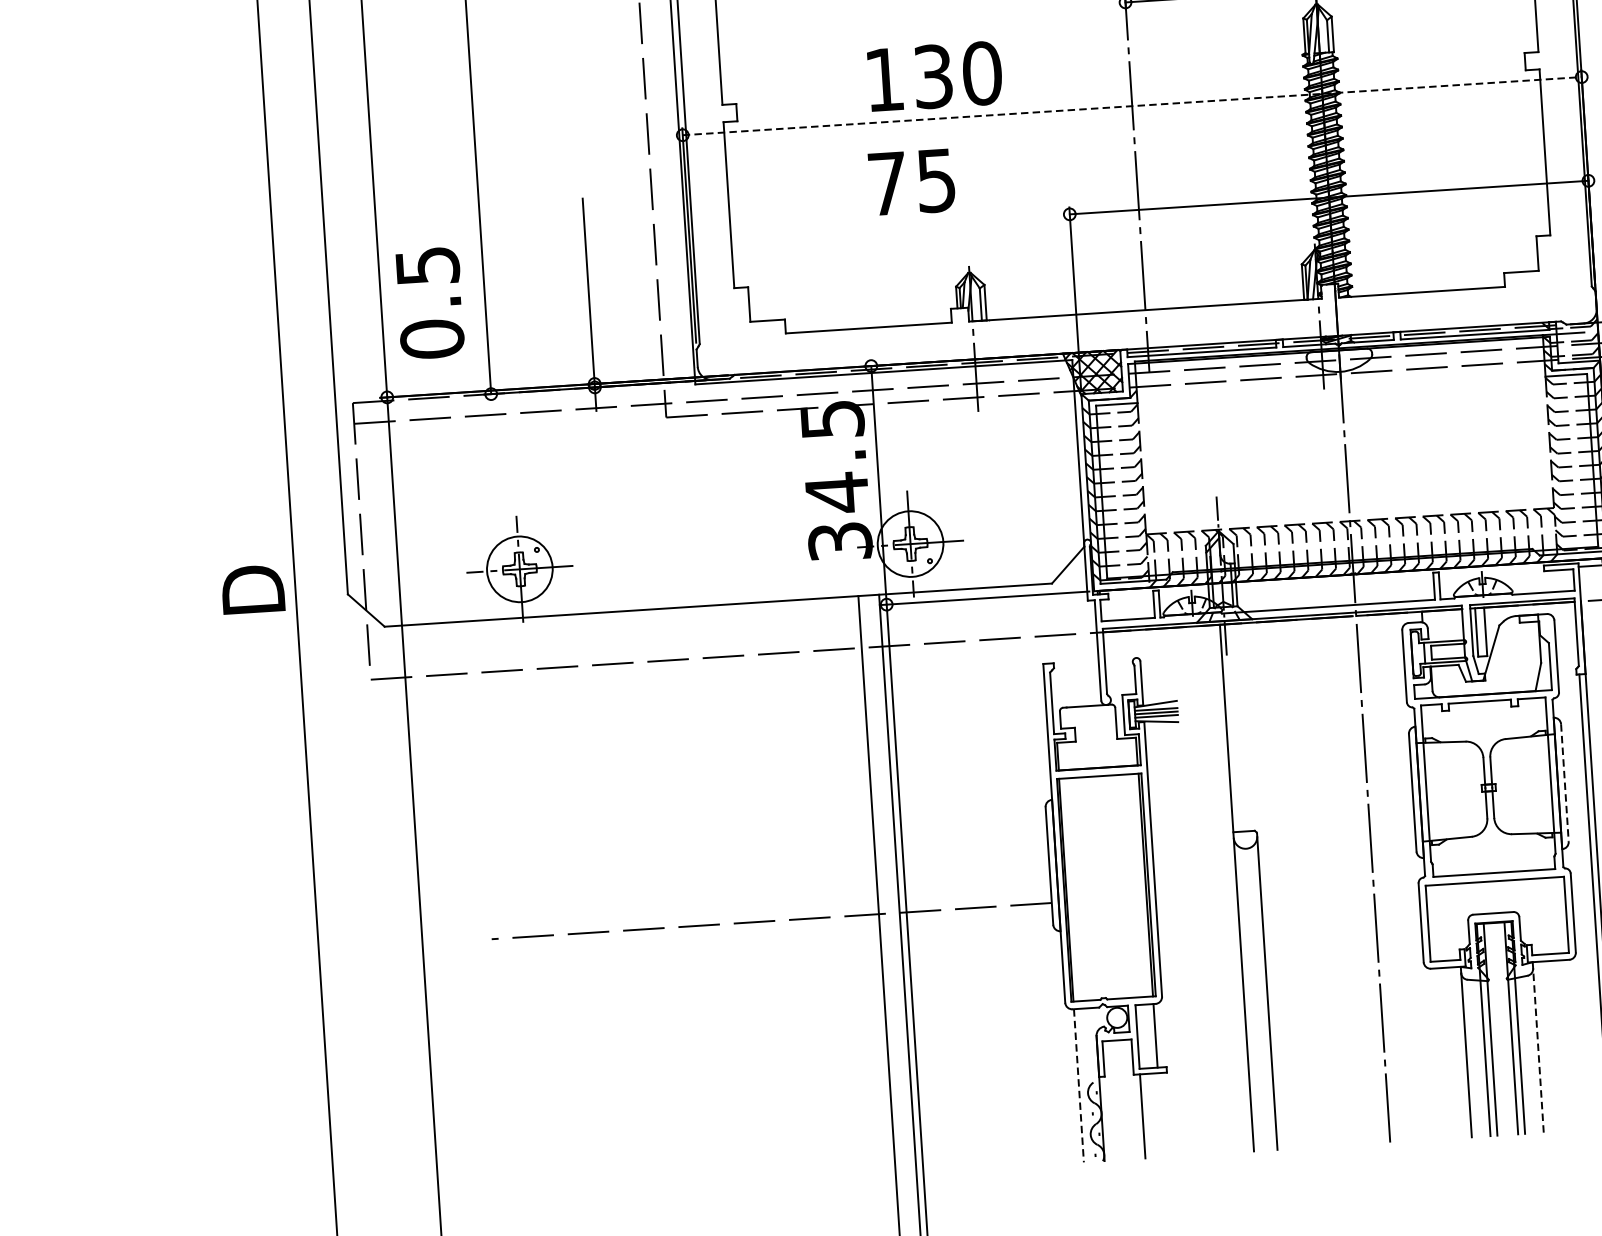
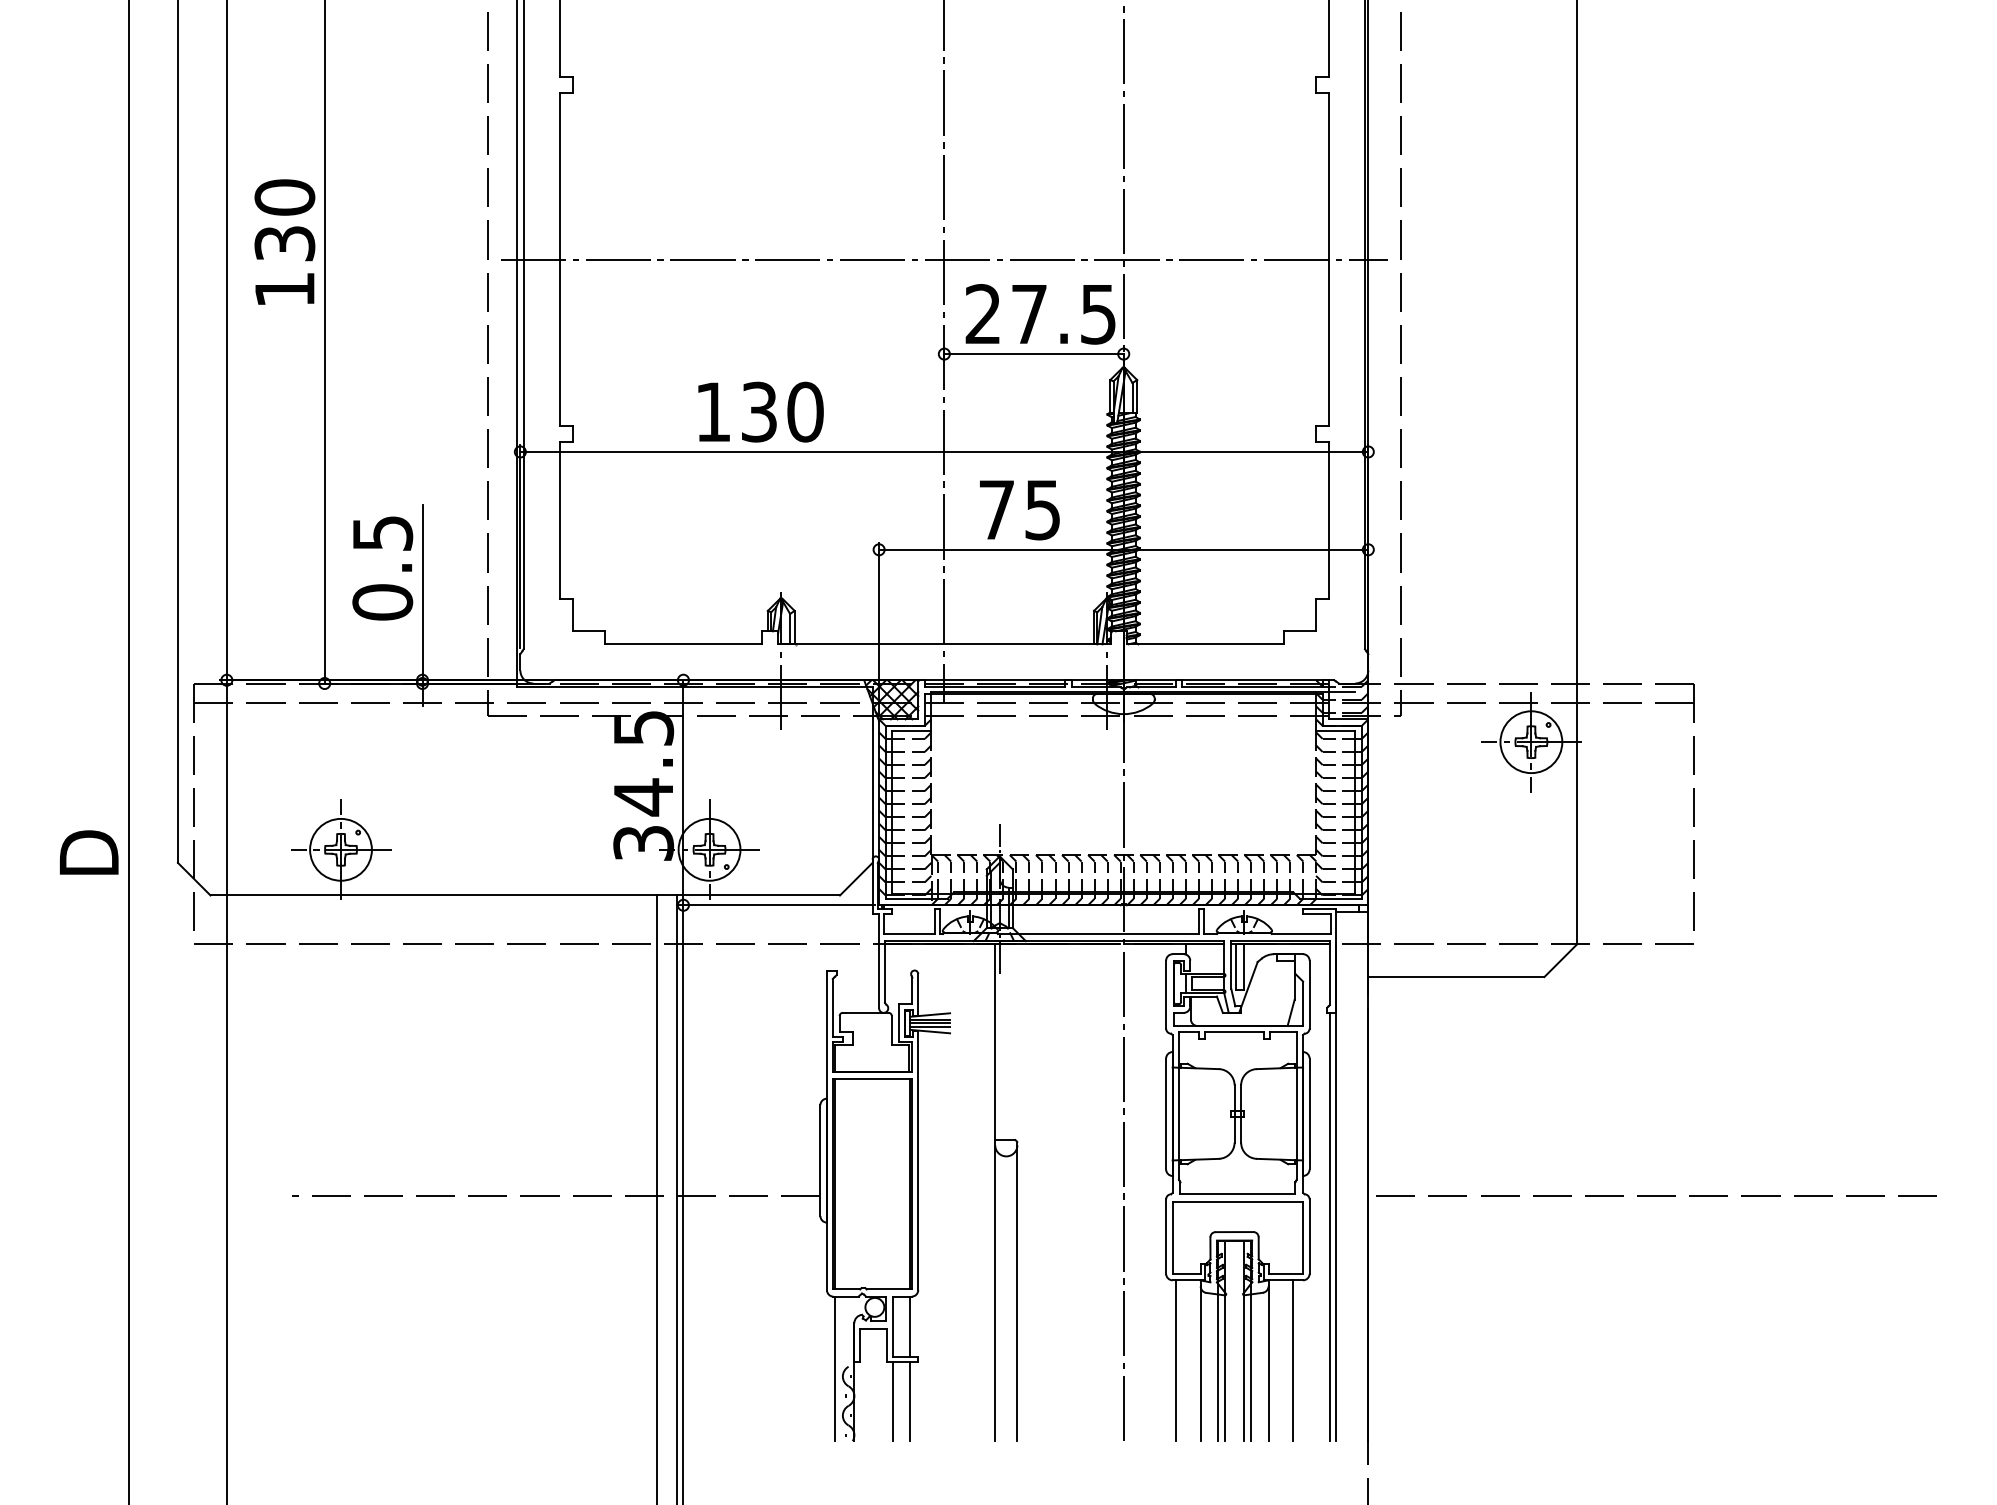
line: (1132, 105) -> (944, 451), dashed -> solid
text: (911, 182) -> (1019, 510), moved
text: (429, 303) -> (382, 568), moved
line: (1564, 783) -> (1309, 1114), dashed -> solid
line: (1564, 1045) -> (1293, 1360), added
line: (1538, 1050) -> (1268, 1363), dashed -> solid
line: (1439, 1053) -> (1175, 1360), added
line: (1078, 1086) -> (834, 1369), dashed -> solid
line: (1160, 1115) -> (909, 1401), added

